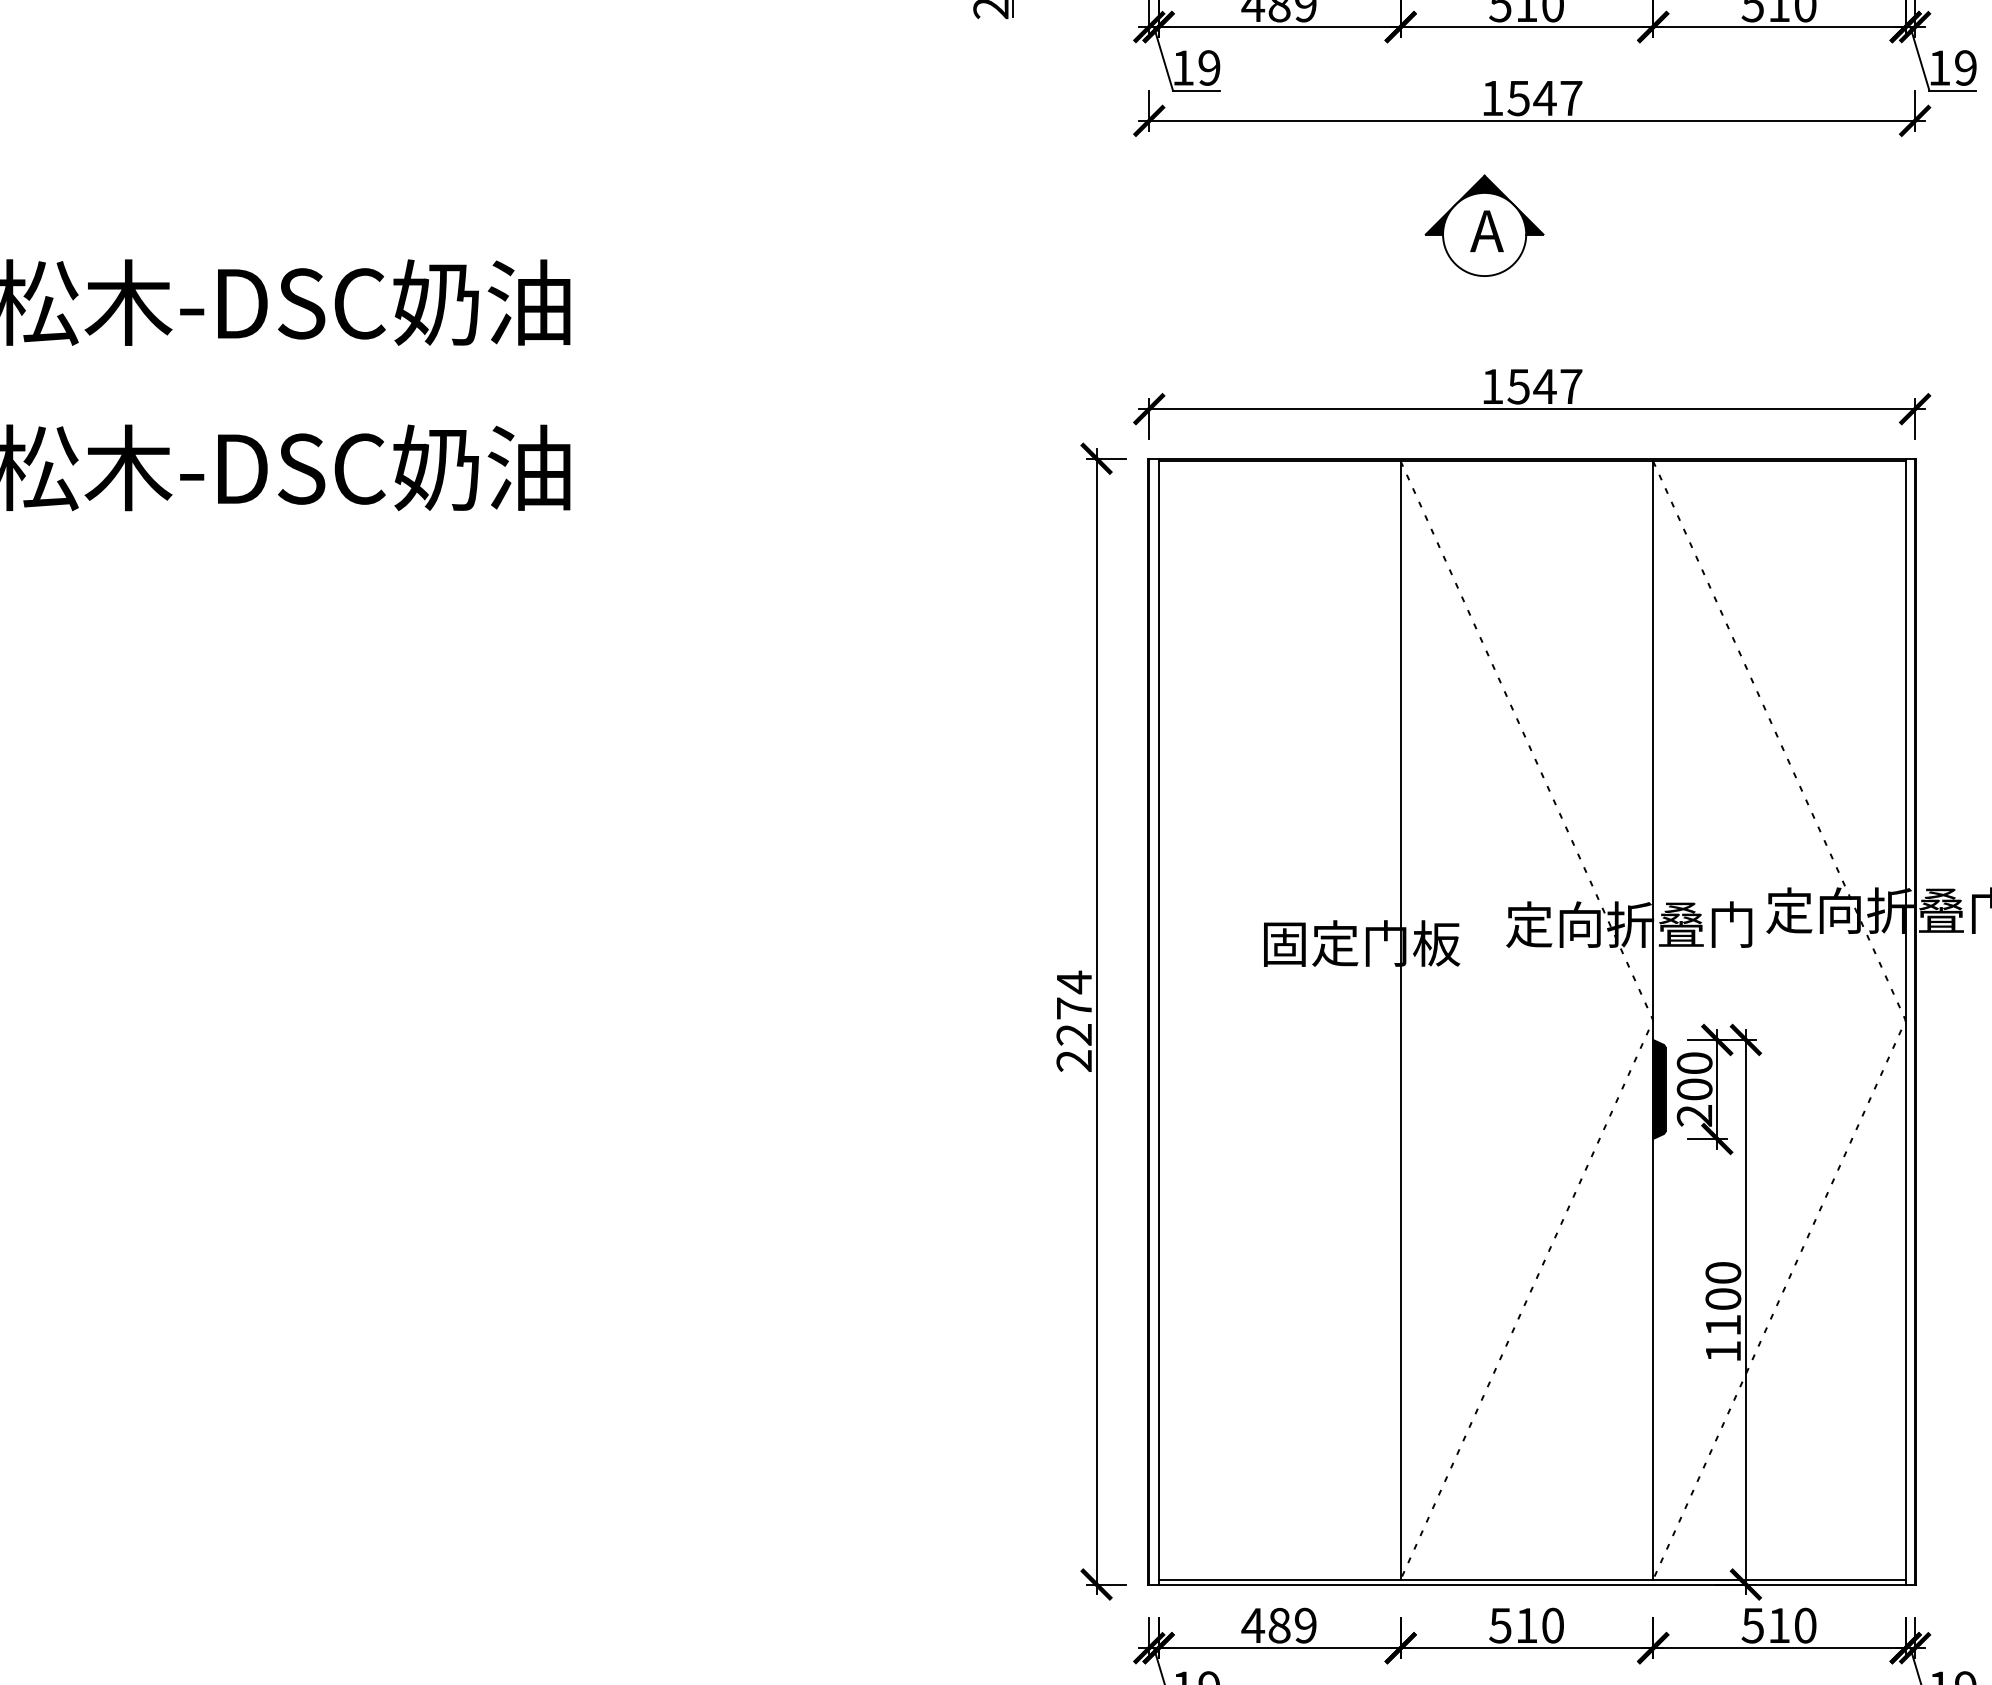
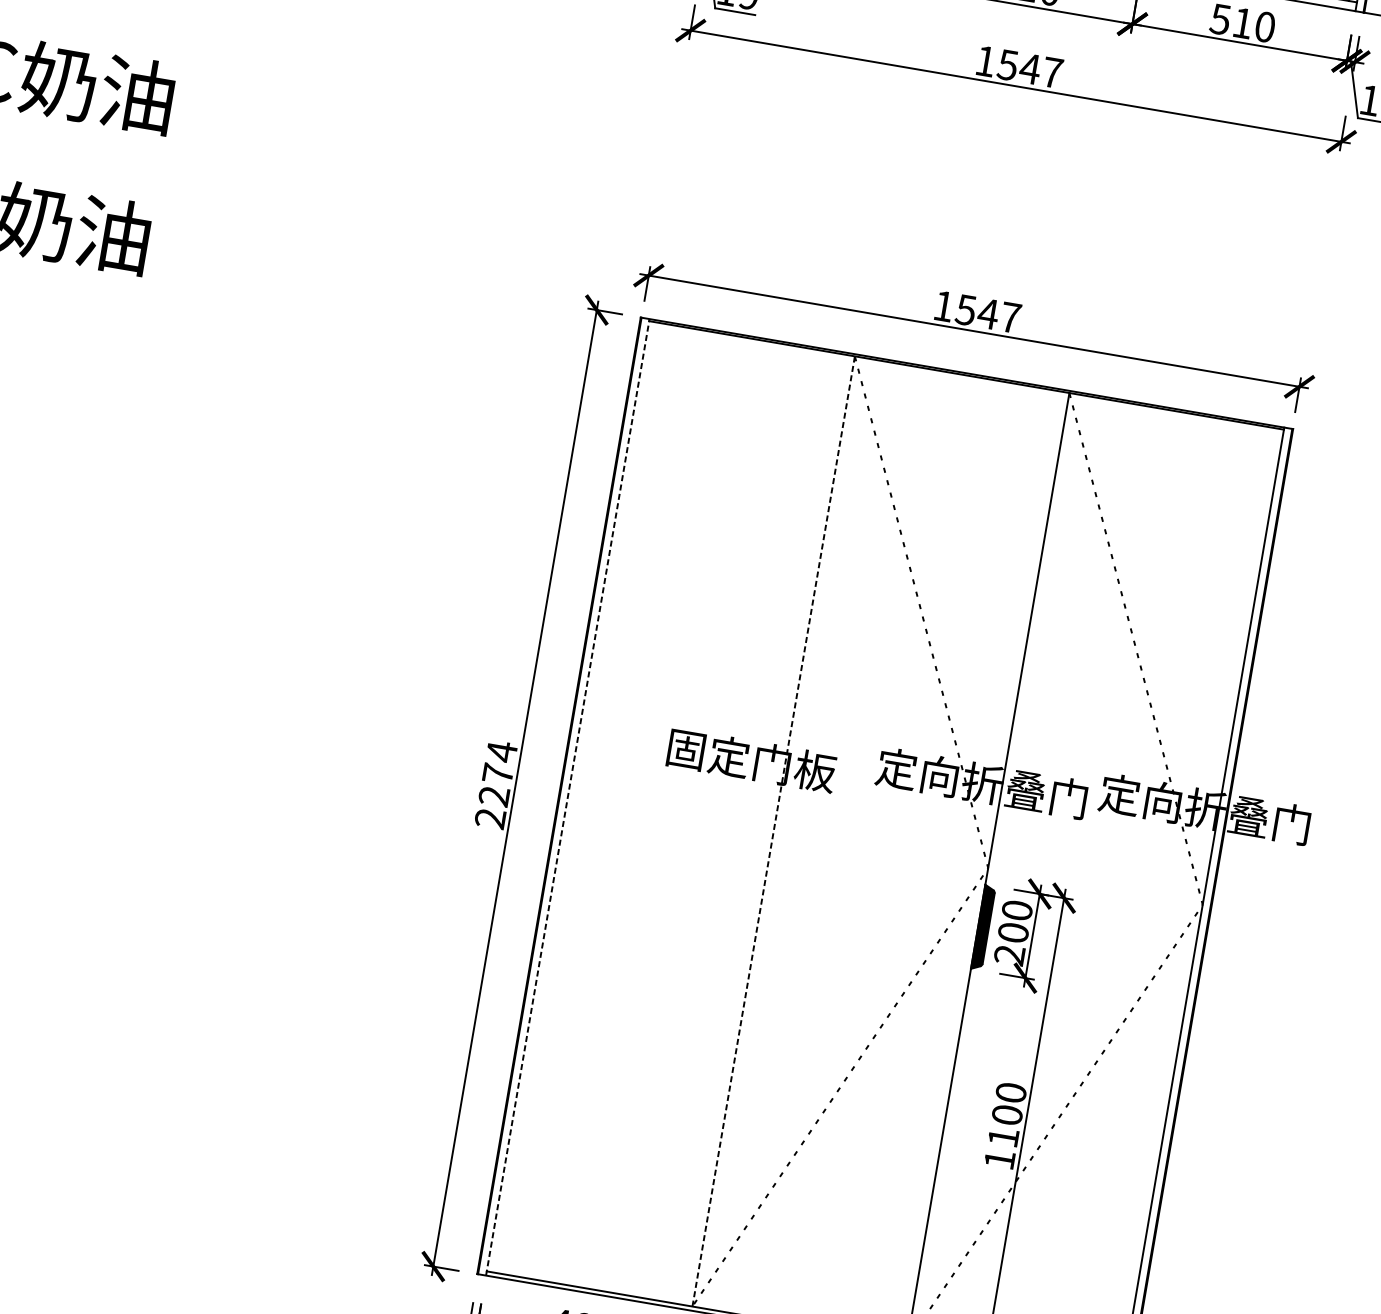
part: (1484, 225) -> (960, 168), removed
line: (1400, 1019) -> (773, 830), solid -> dashed
line: (1158, 1021) -> (567, 797), solid -> dashed

